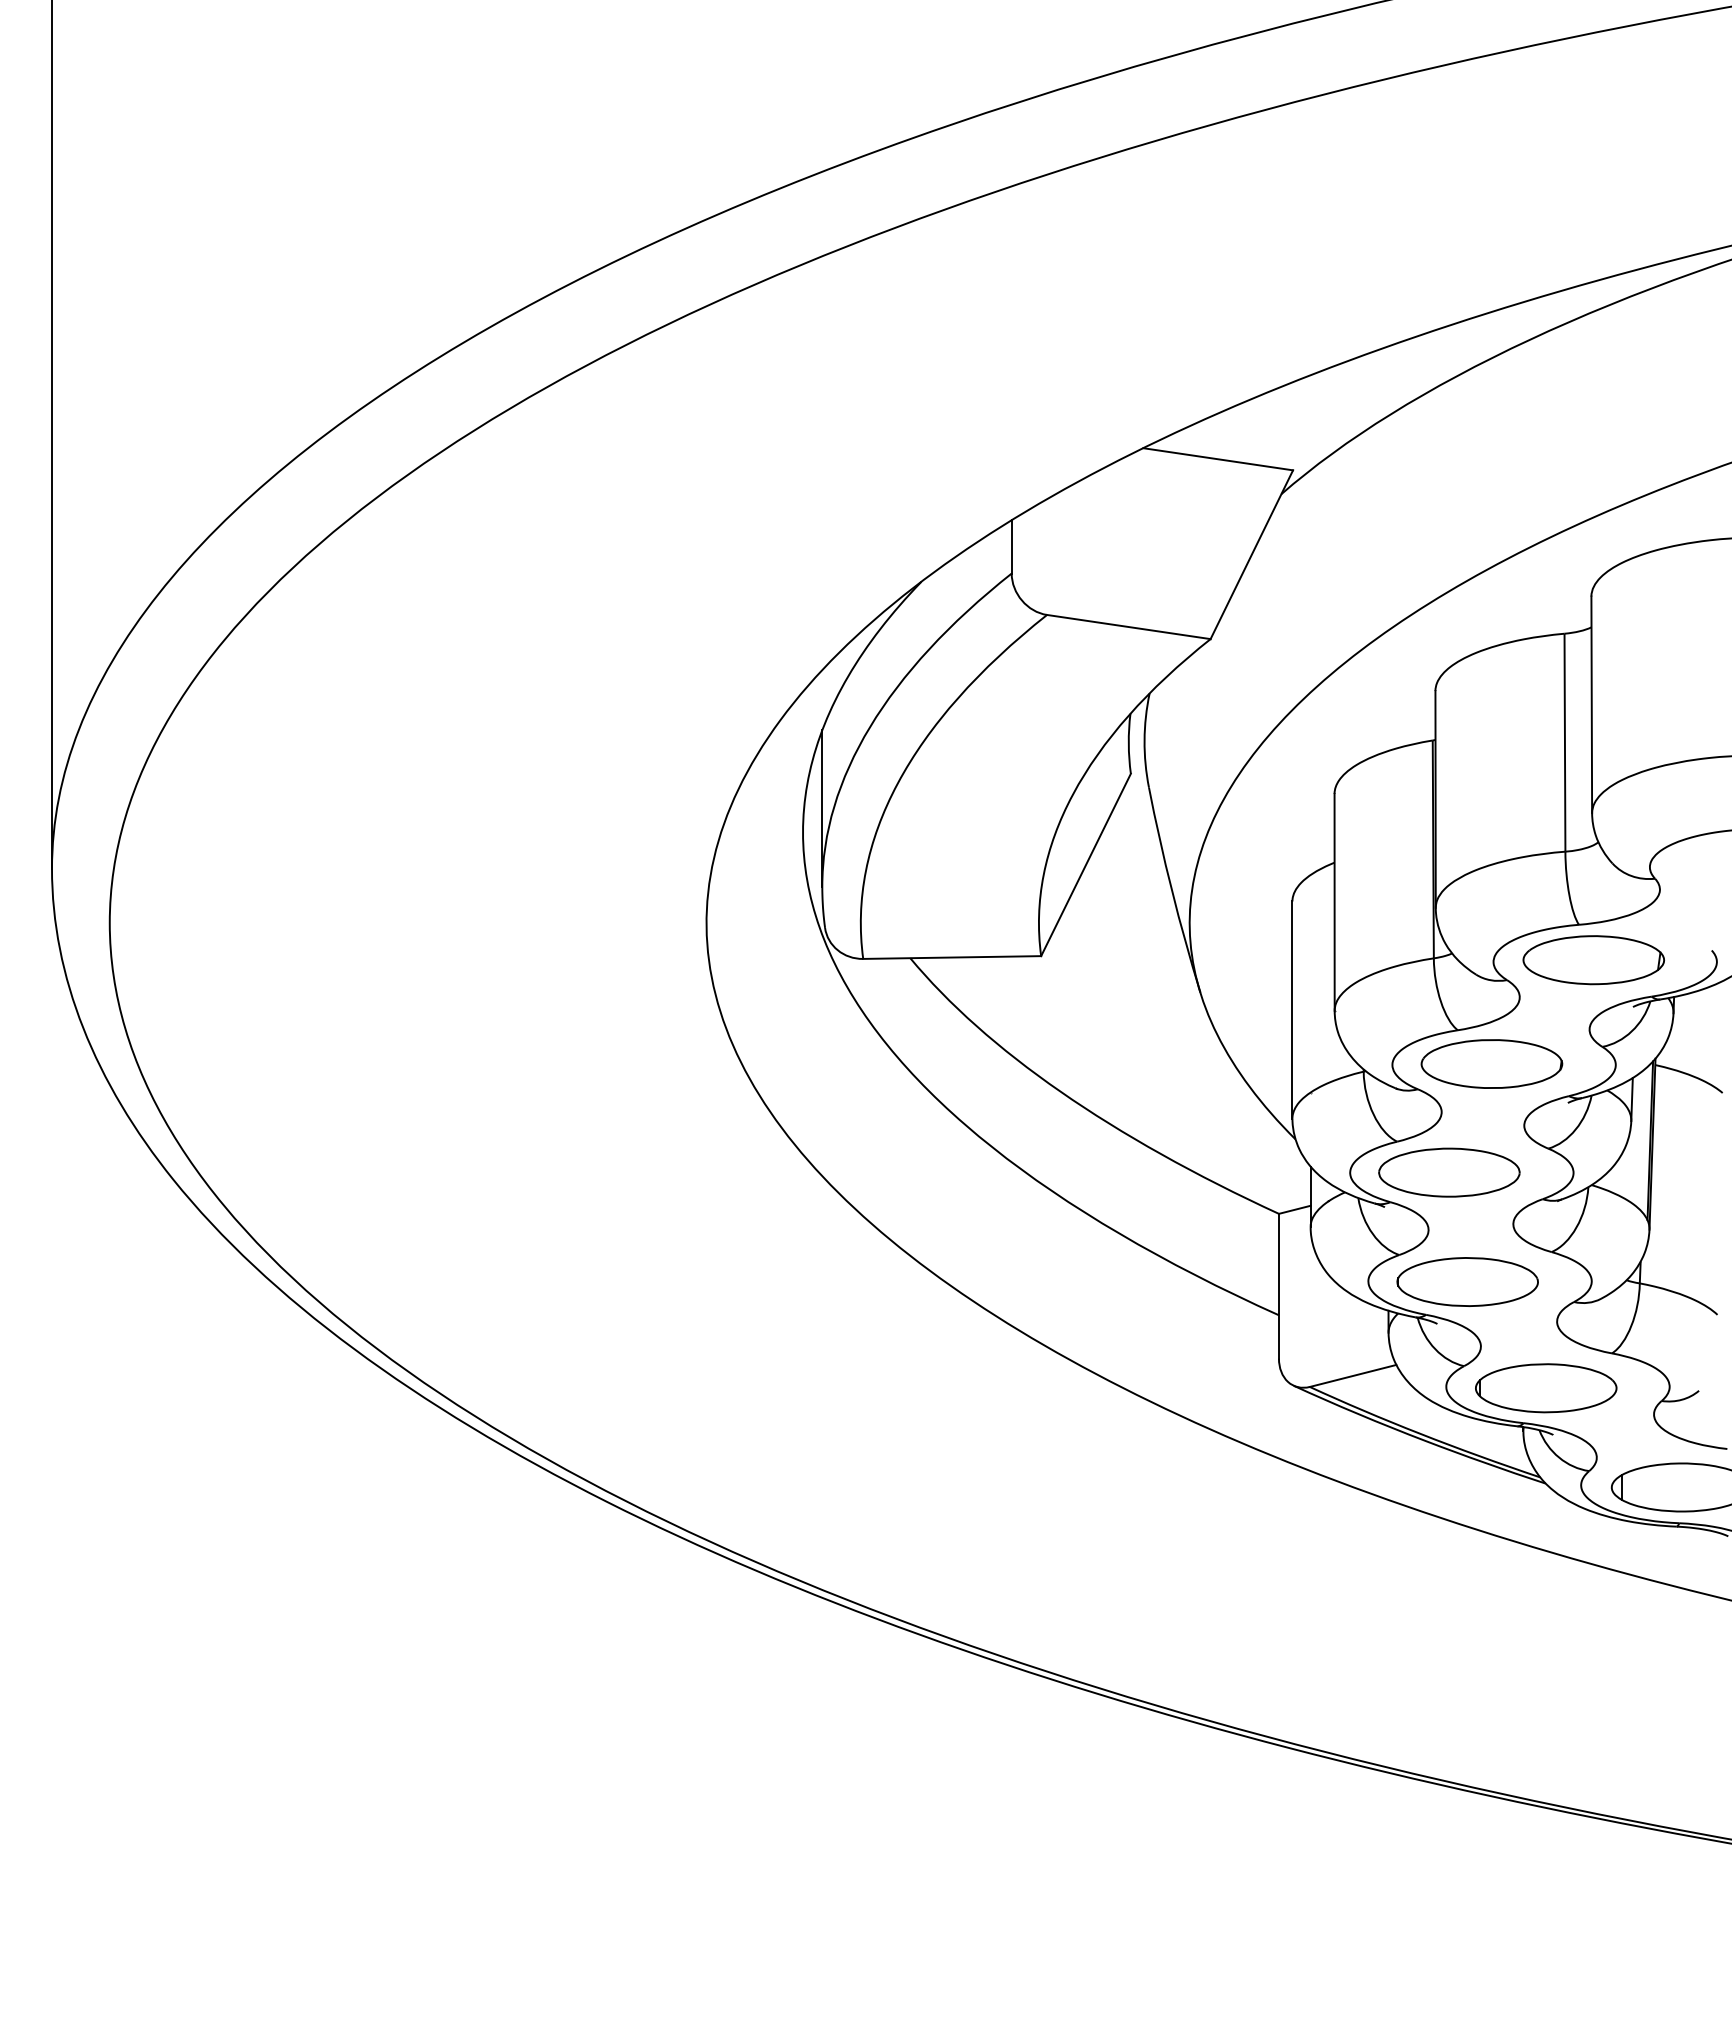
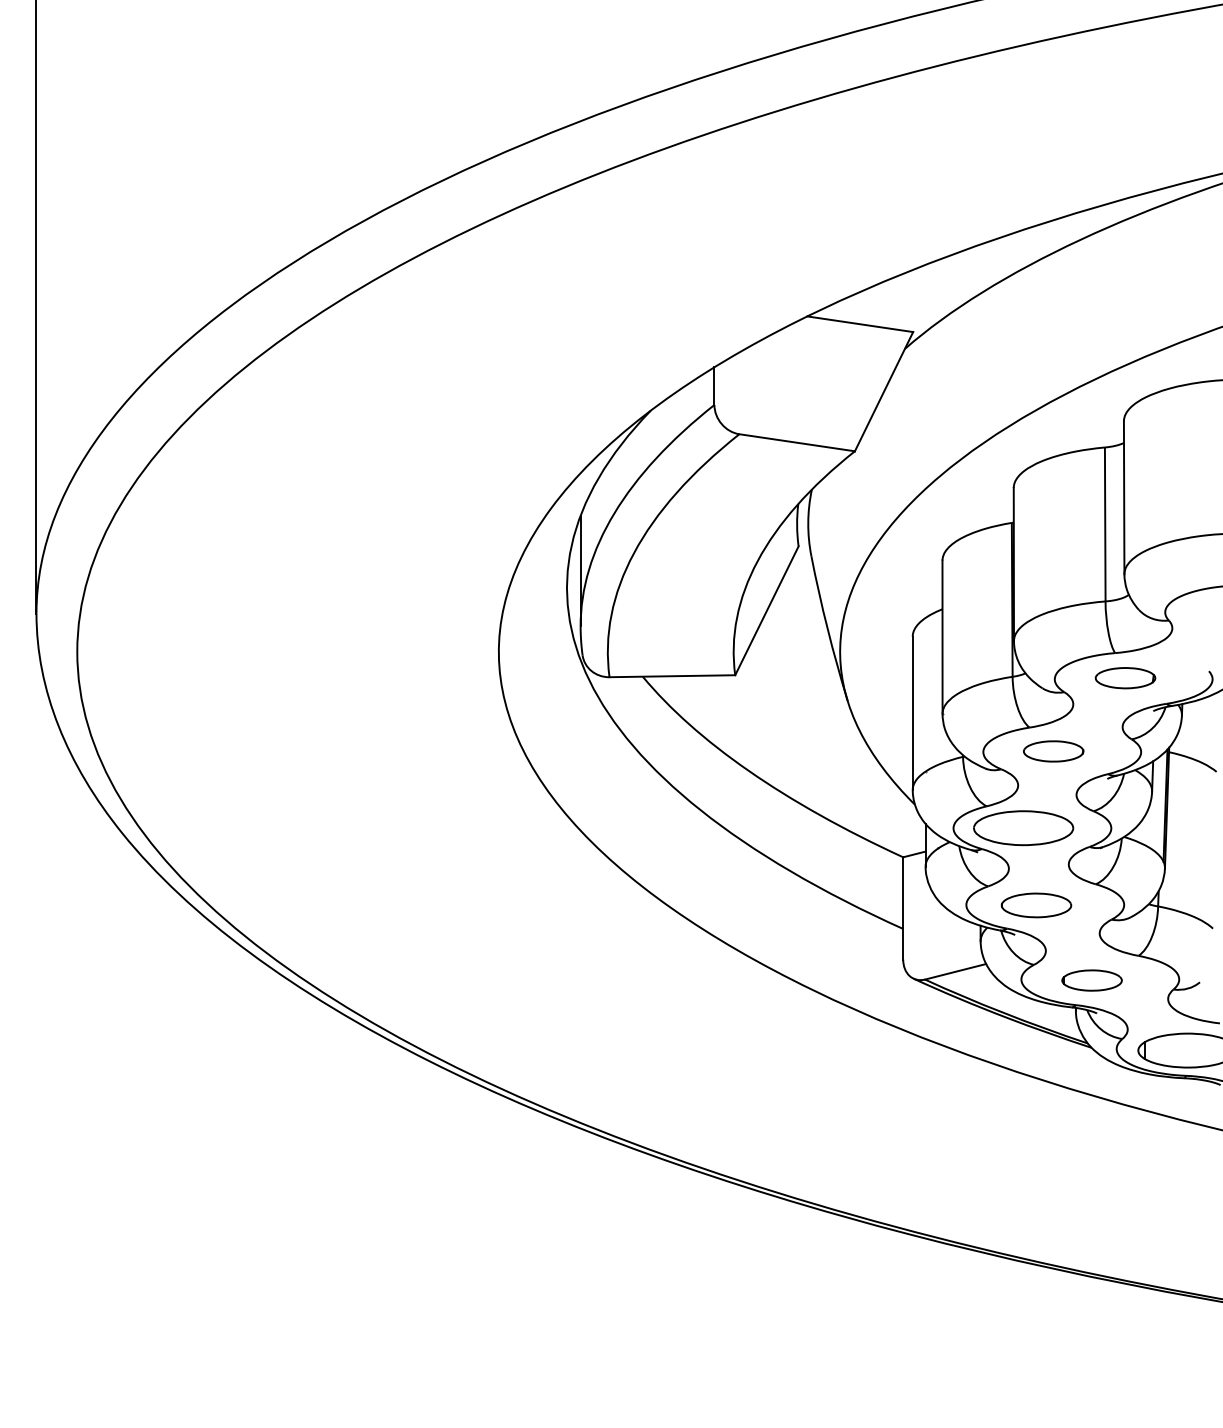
part: (1593, 960) -> (1125, 678), size x0.6
part: (1491, 1063) -> (1053, 751), size x0.6
part: (1467, 1281) -> (1036, 905), size x0.7
part: (1546, 1388) -> (1092, 980), size x0.6

